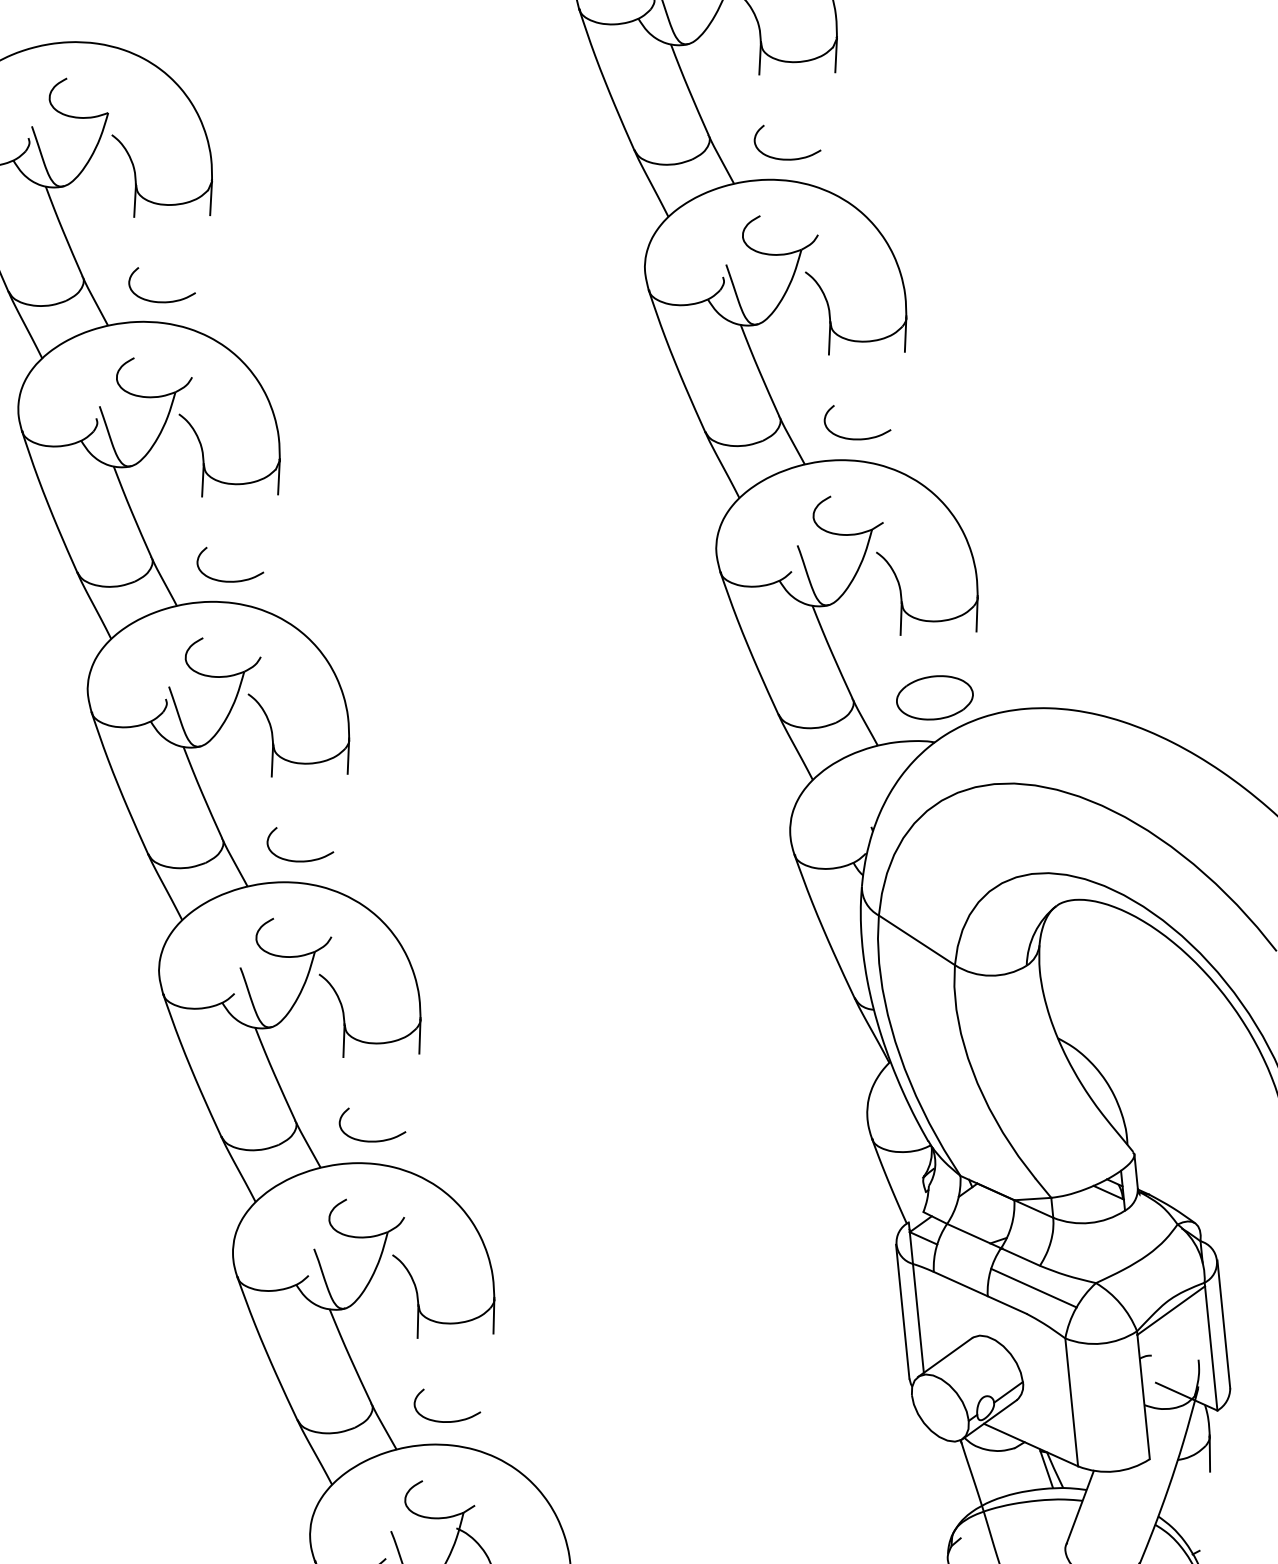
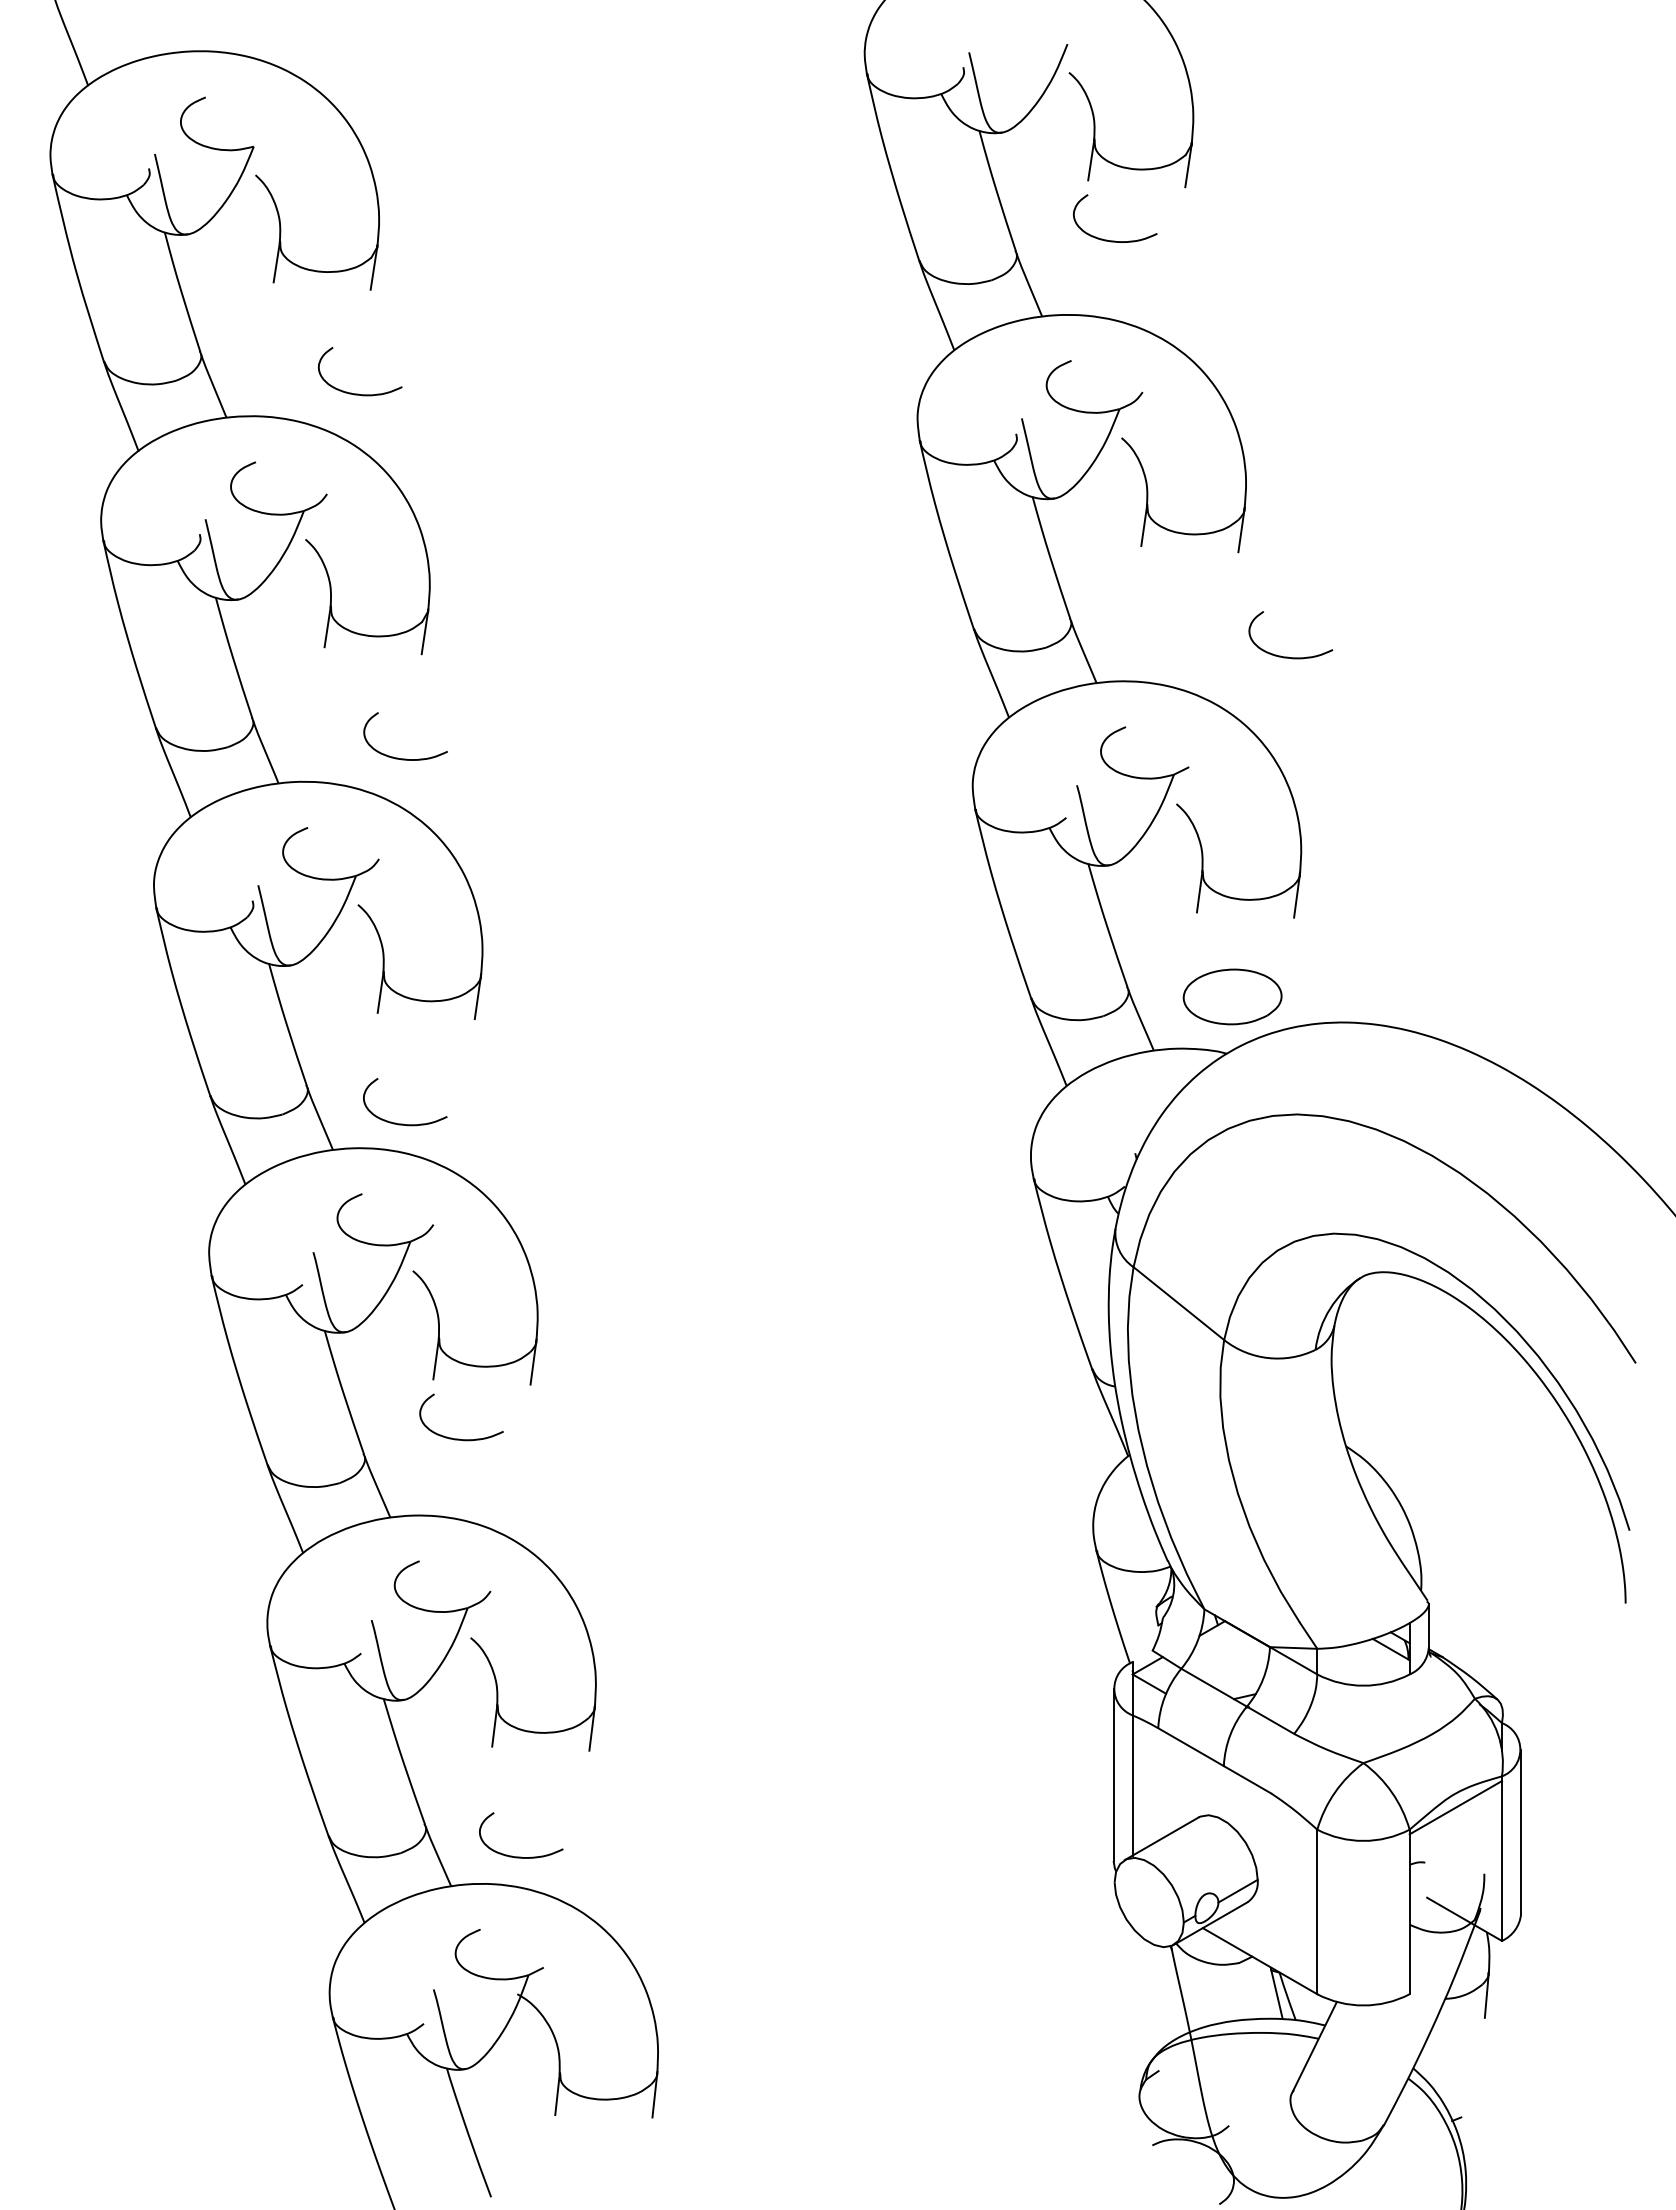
curve: (788, 158) -> (1114, 240), moved
curve: (162, 301) -> (358, 393), moved
curve: (857, 438) -> (1288, 656), moved
curve: (231, 580) -> (405, 758), moved
curve: (372, 1140) -> (459, 1438), moved
line: (1033, 1288) -> (1283, 1761), removed

